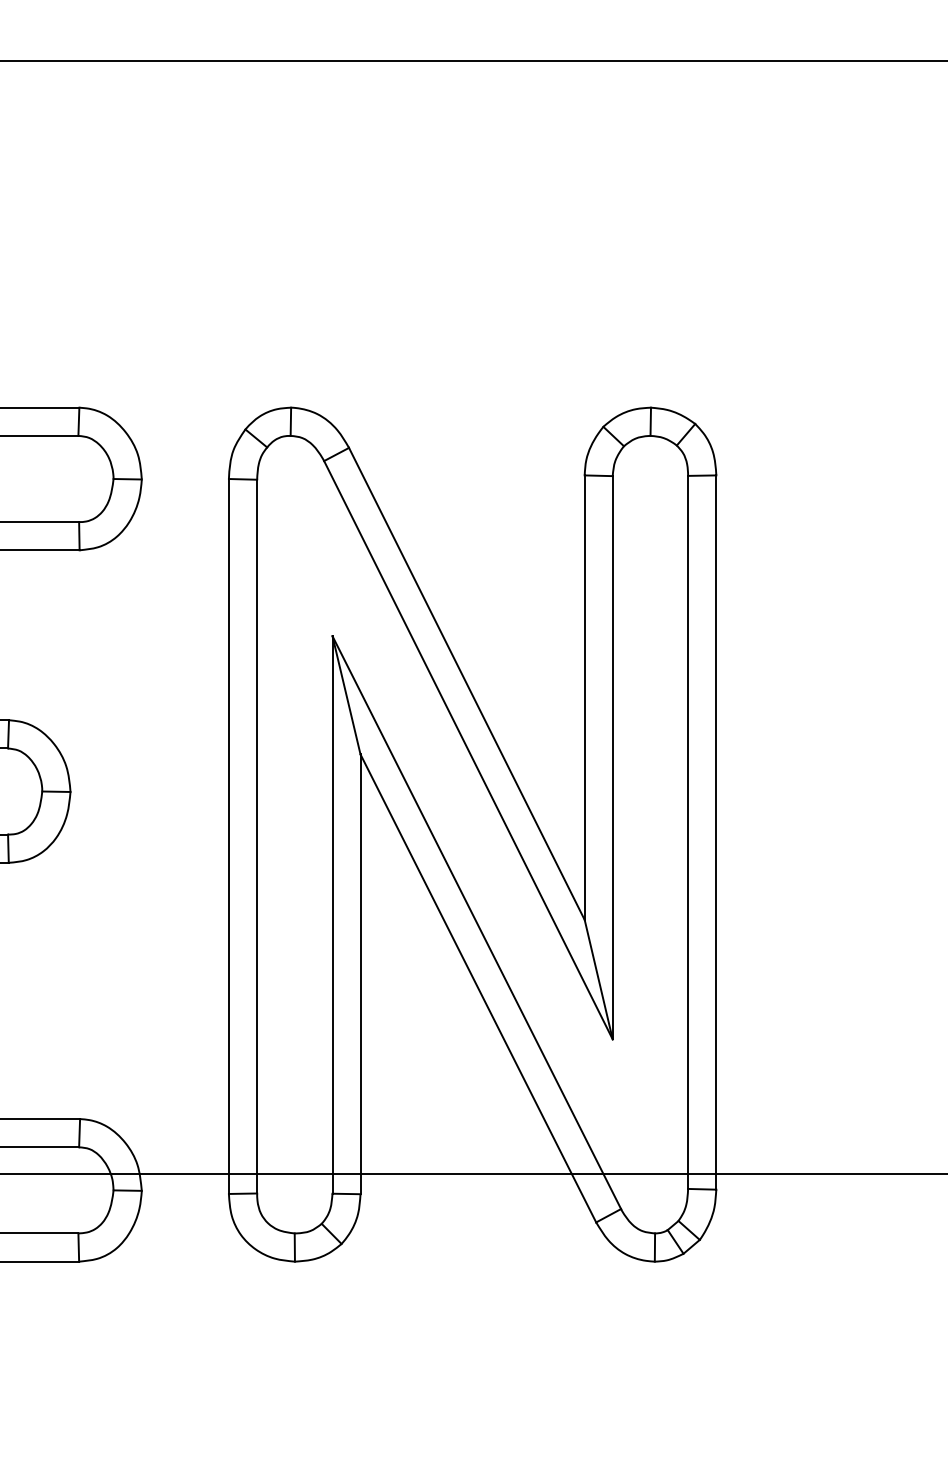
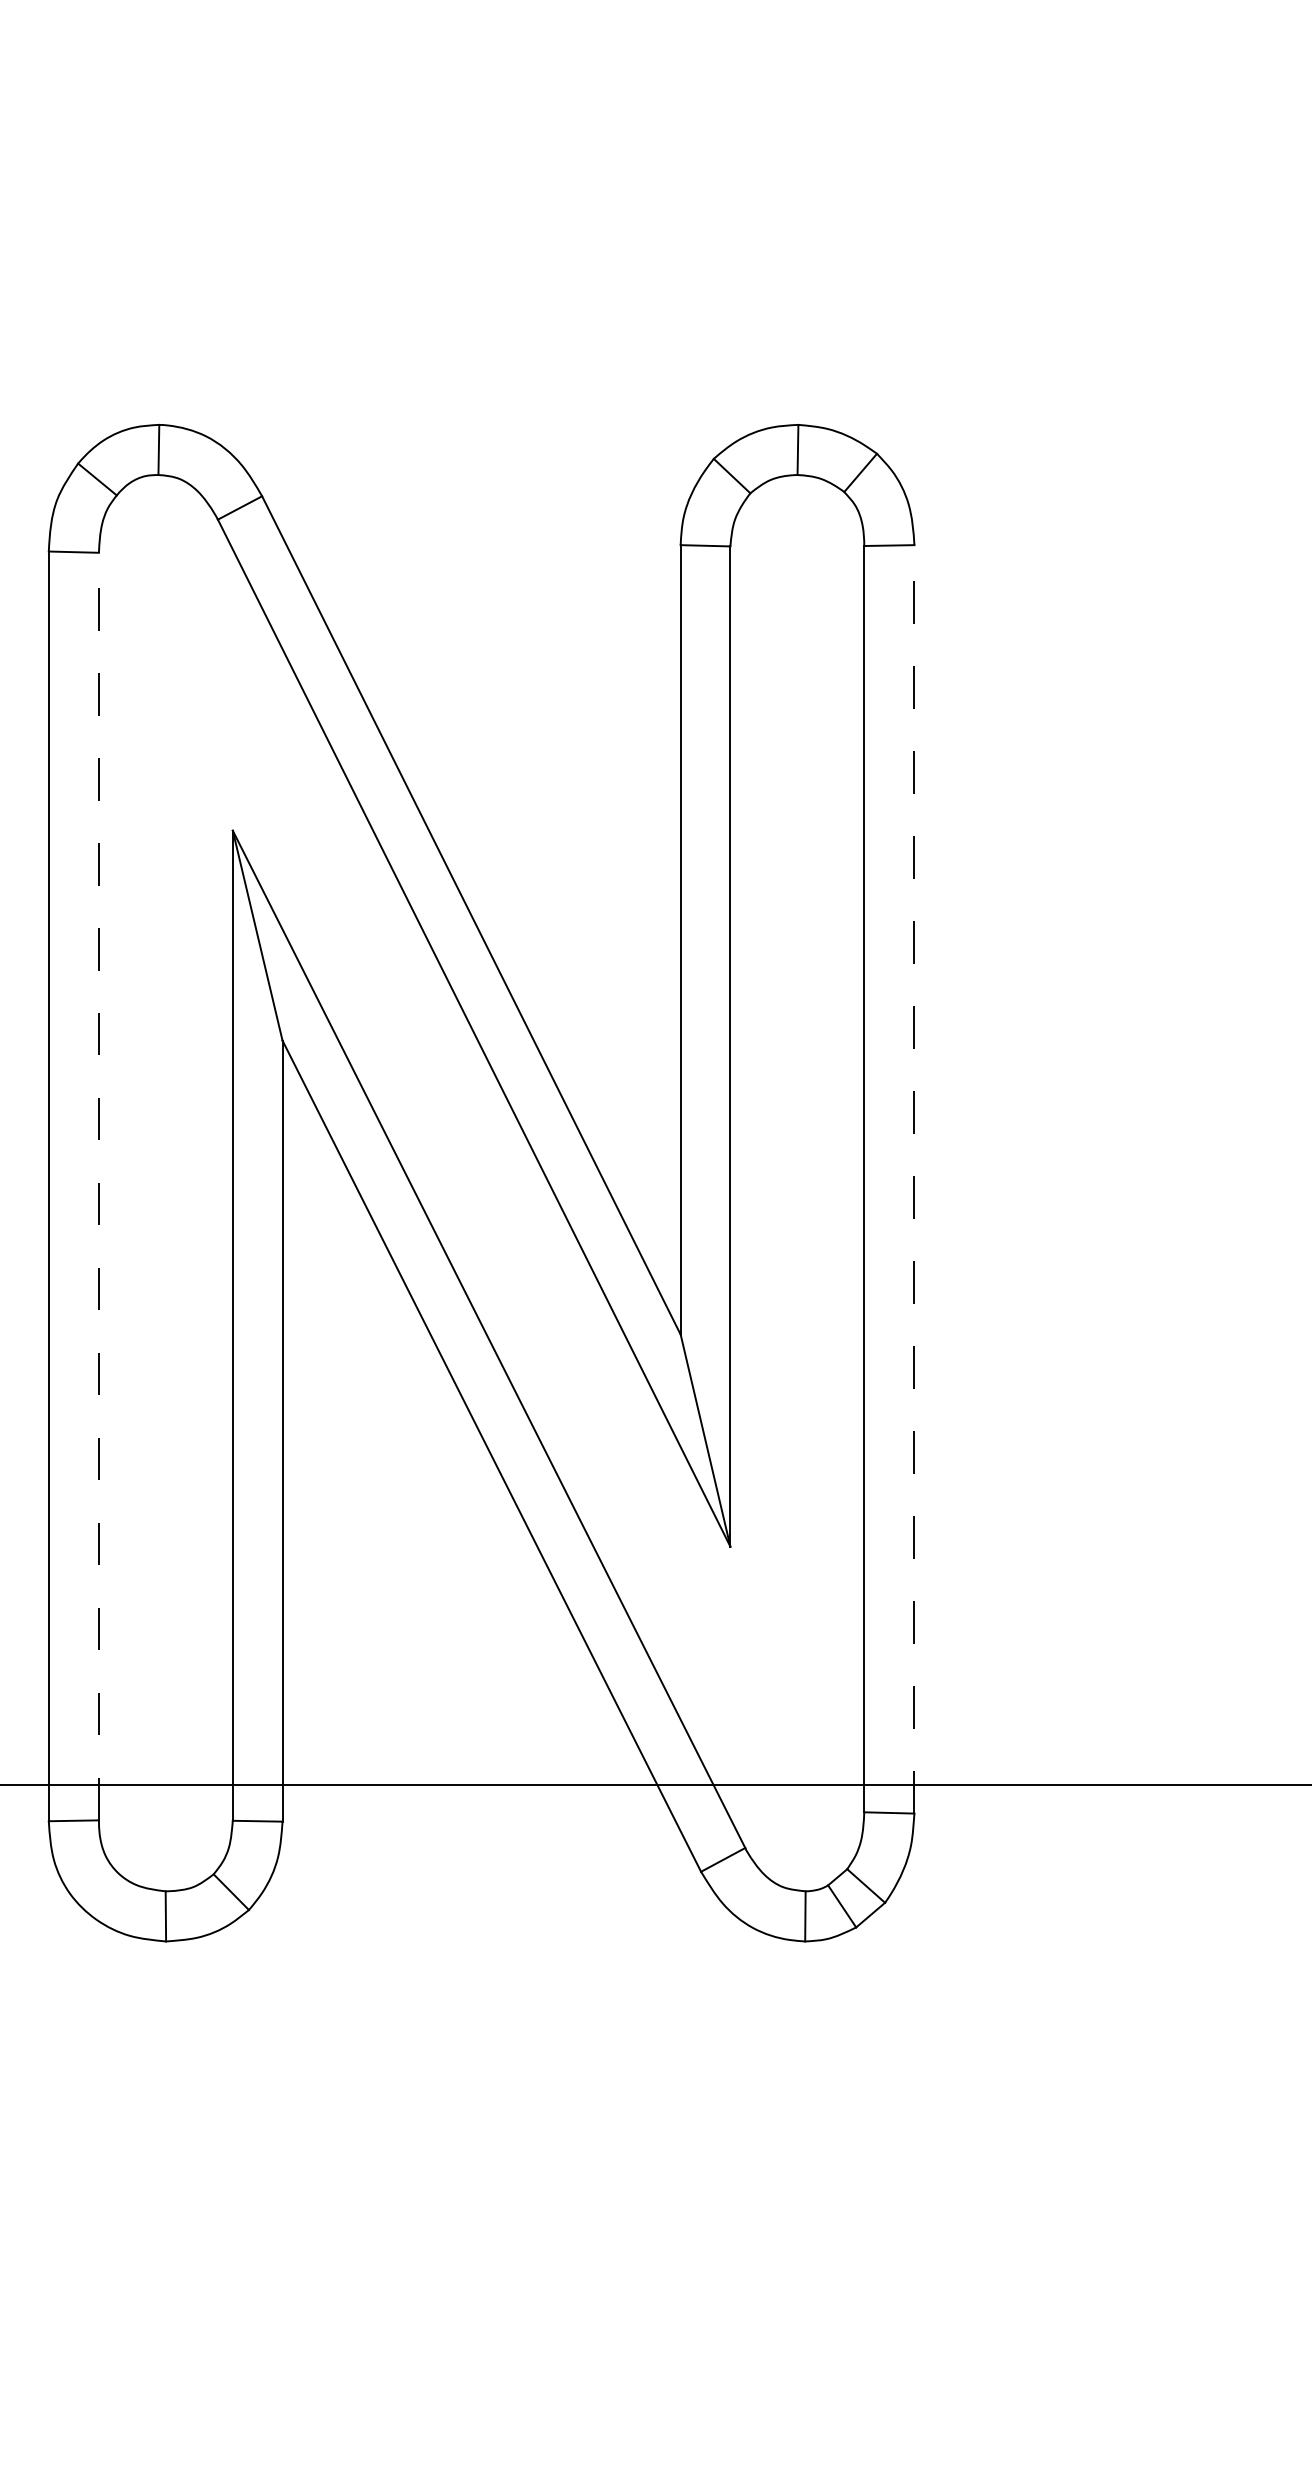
line: (716, 832) -> (914, 1179), solid -> dashed
line: (257, 836) -> (99, 1186), solid -> dashed

